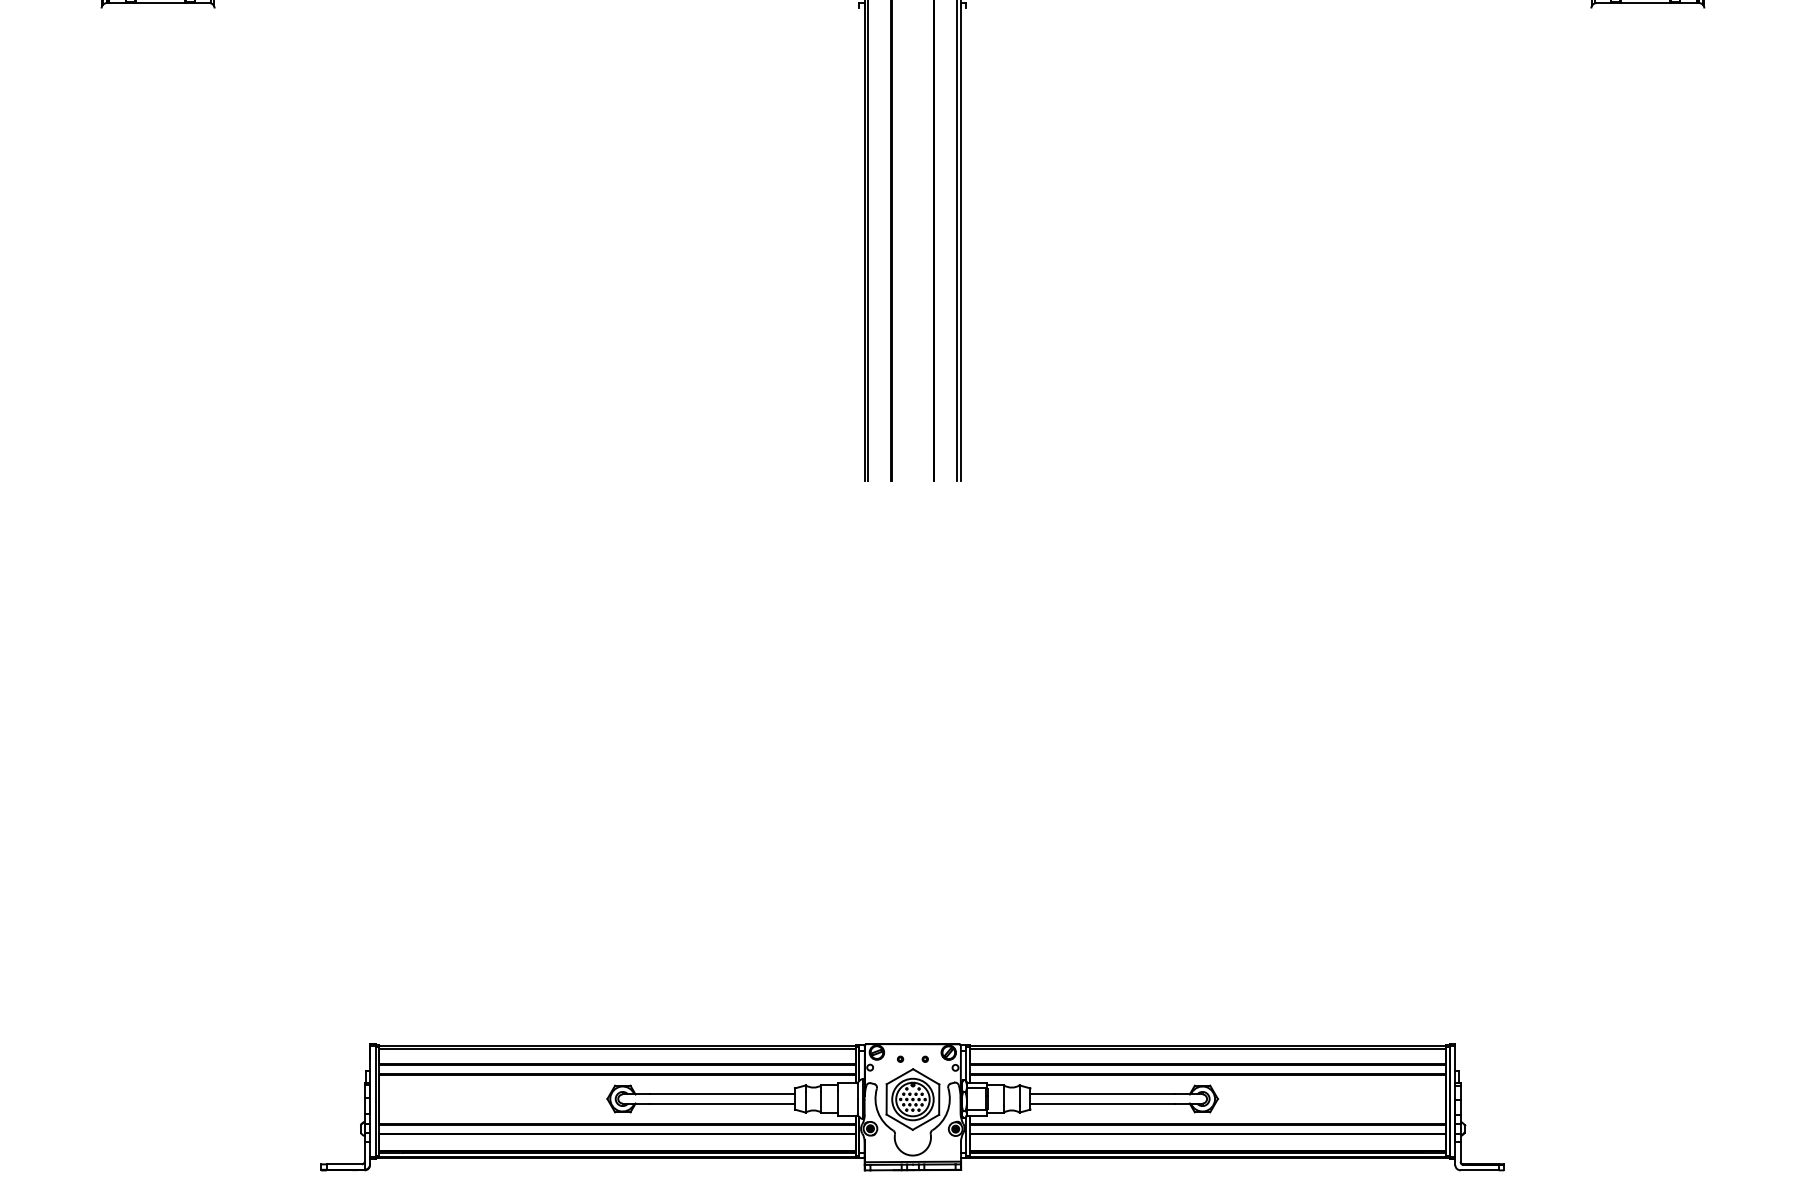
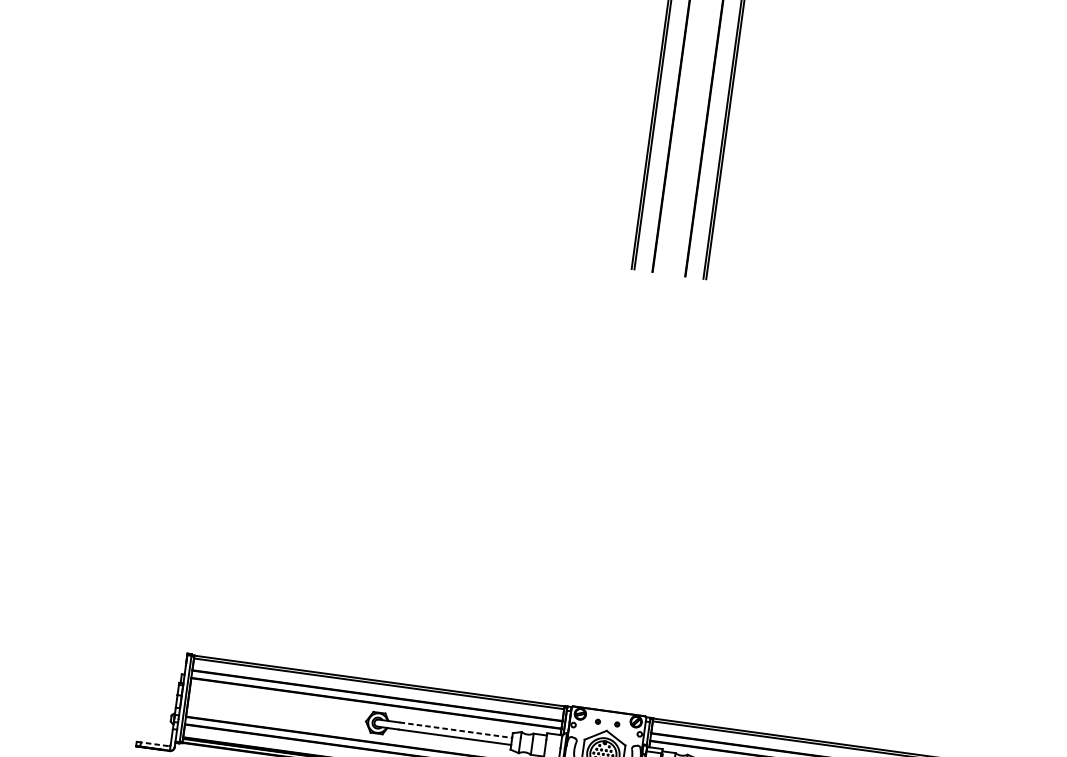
line: (722, 1094) -> (455, 730), solid -> dashed
line: (344, 1164) -> (154, 744), solid -> dashed

